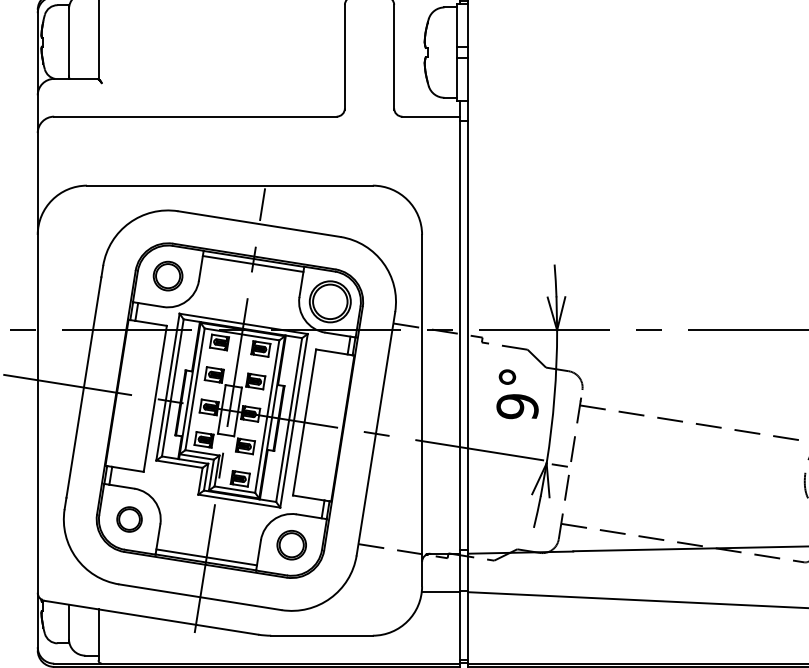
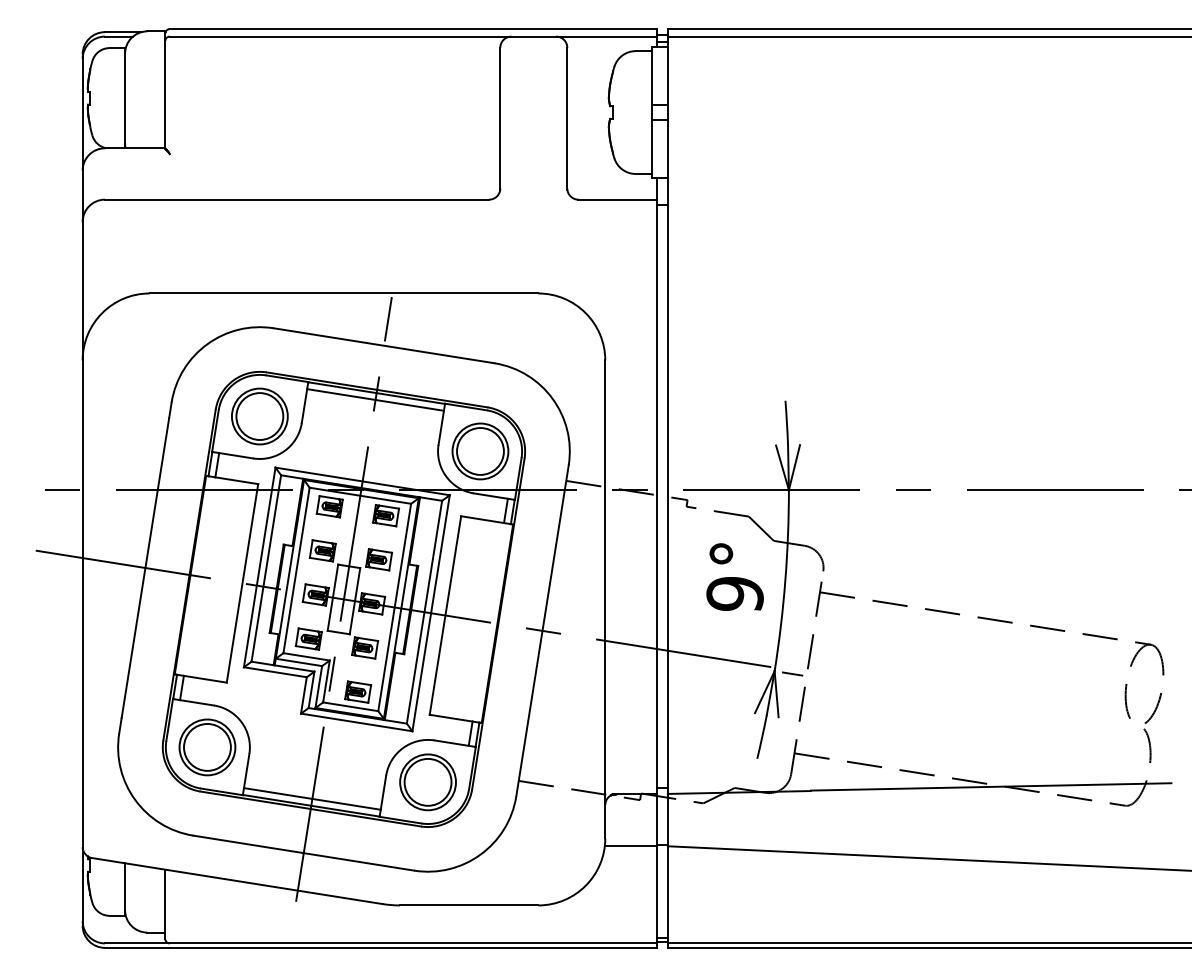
part: (167, 276) -> (259, 416), size x1.43
part: (129, 519) -> (207, 747), size x1.67
part: (291, 545) -> (427, 782), size x1.43

